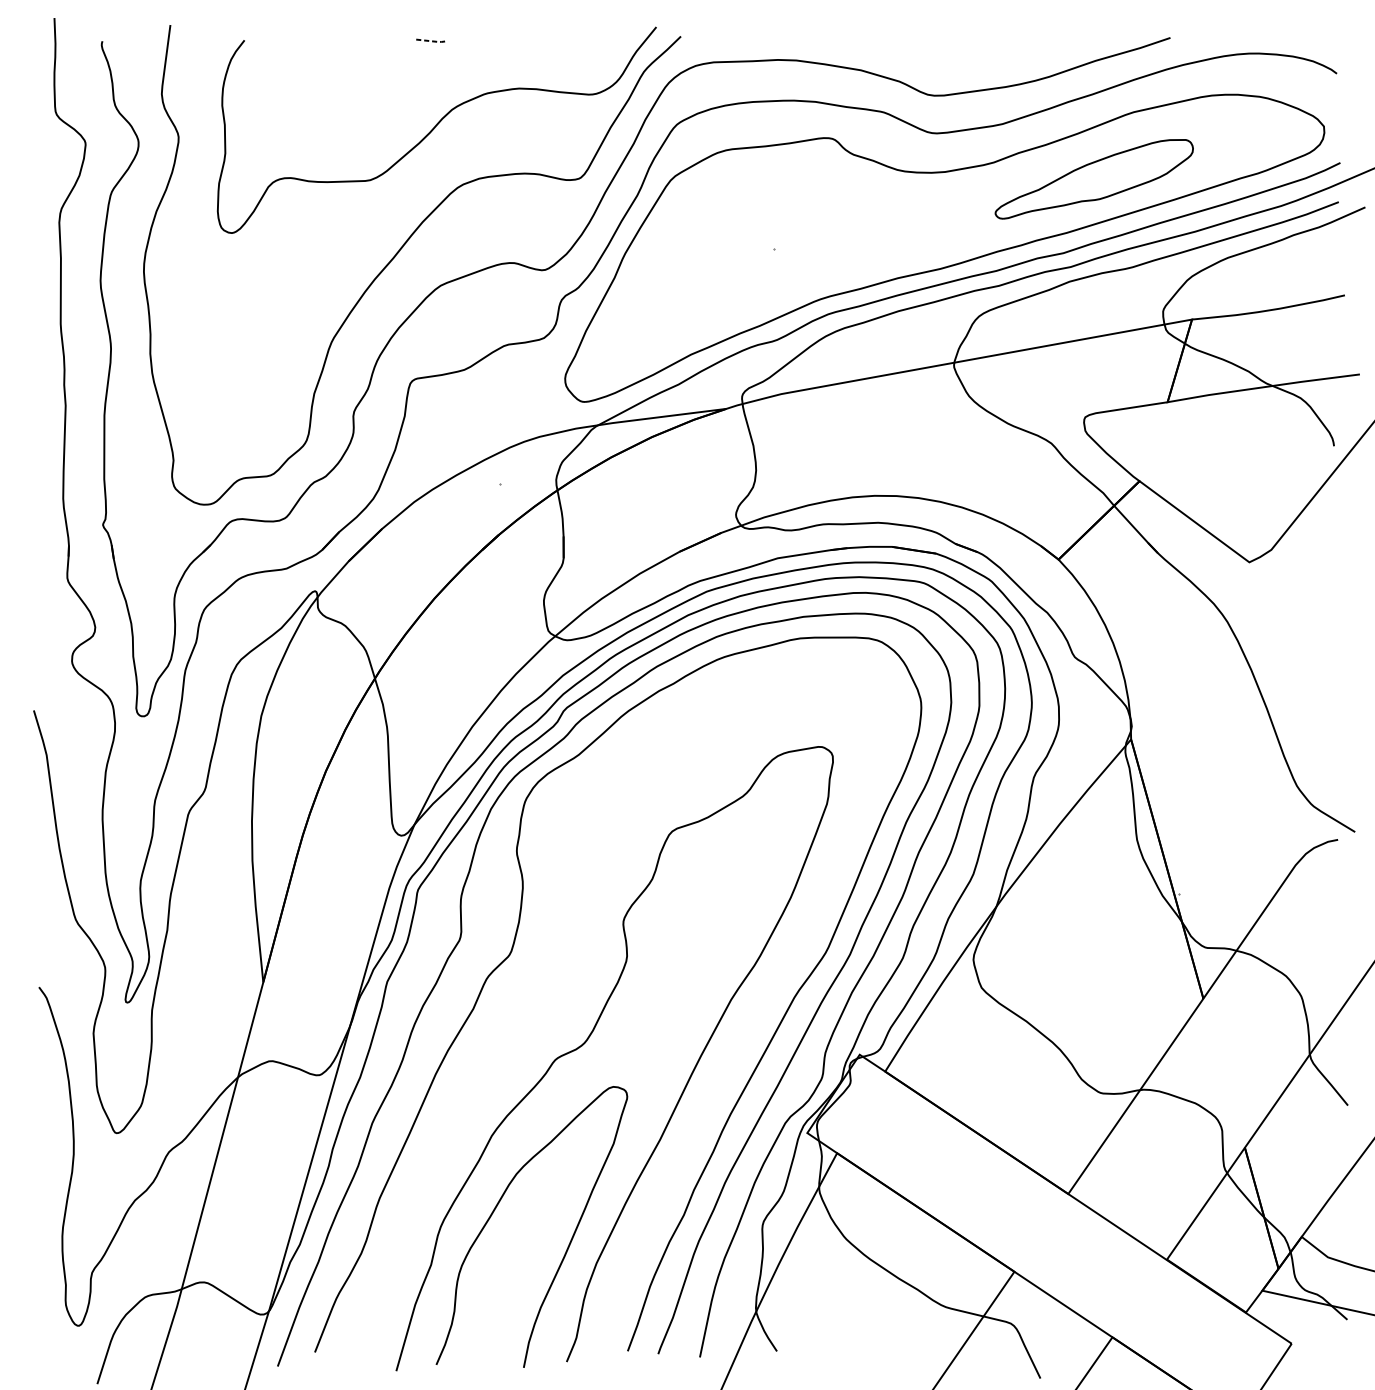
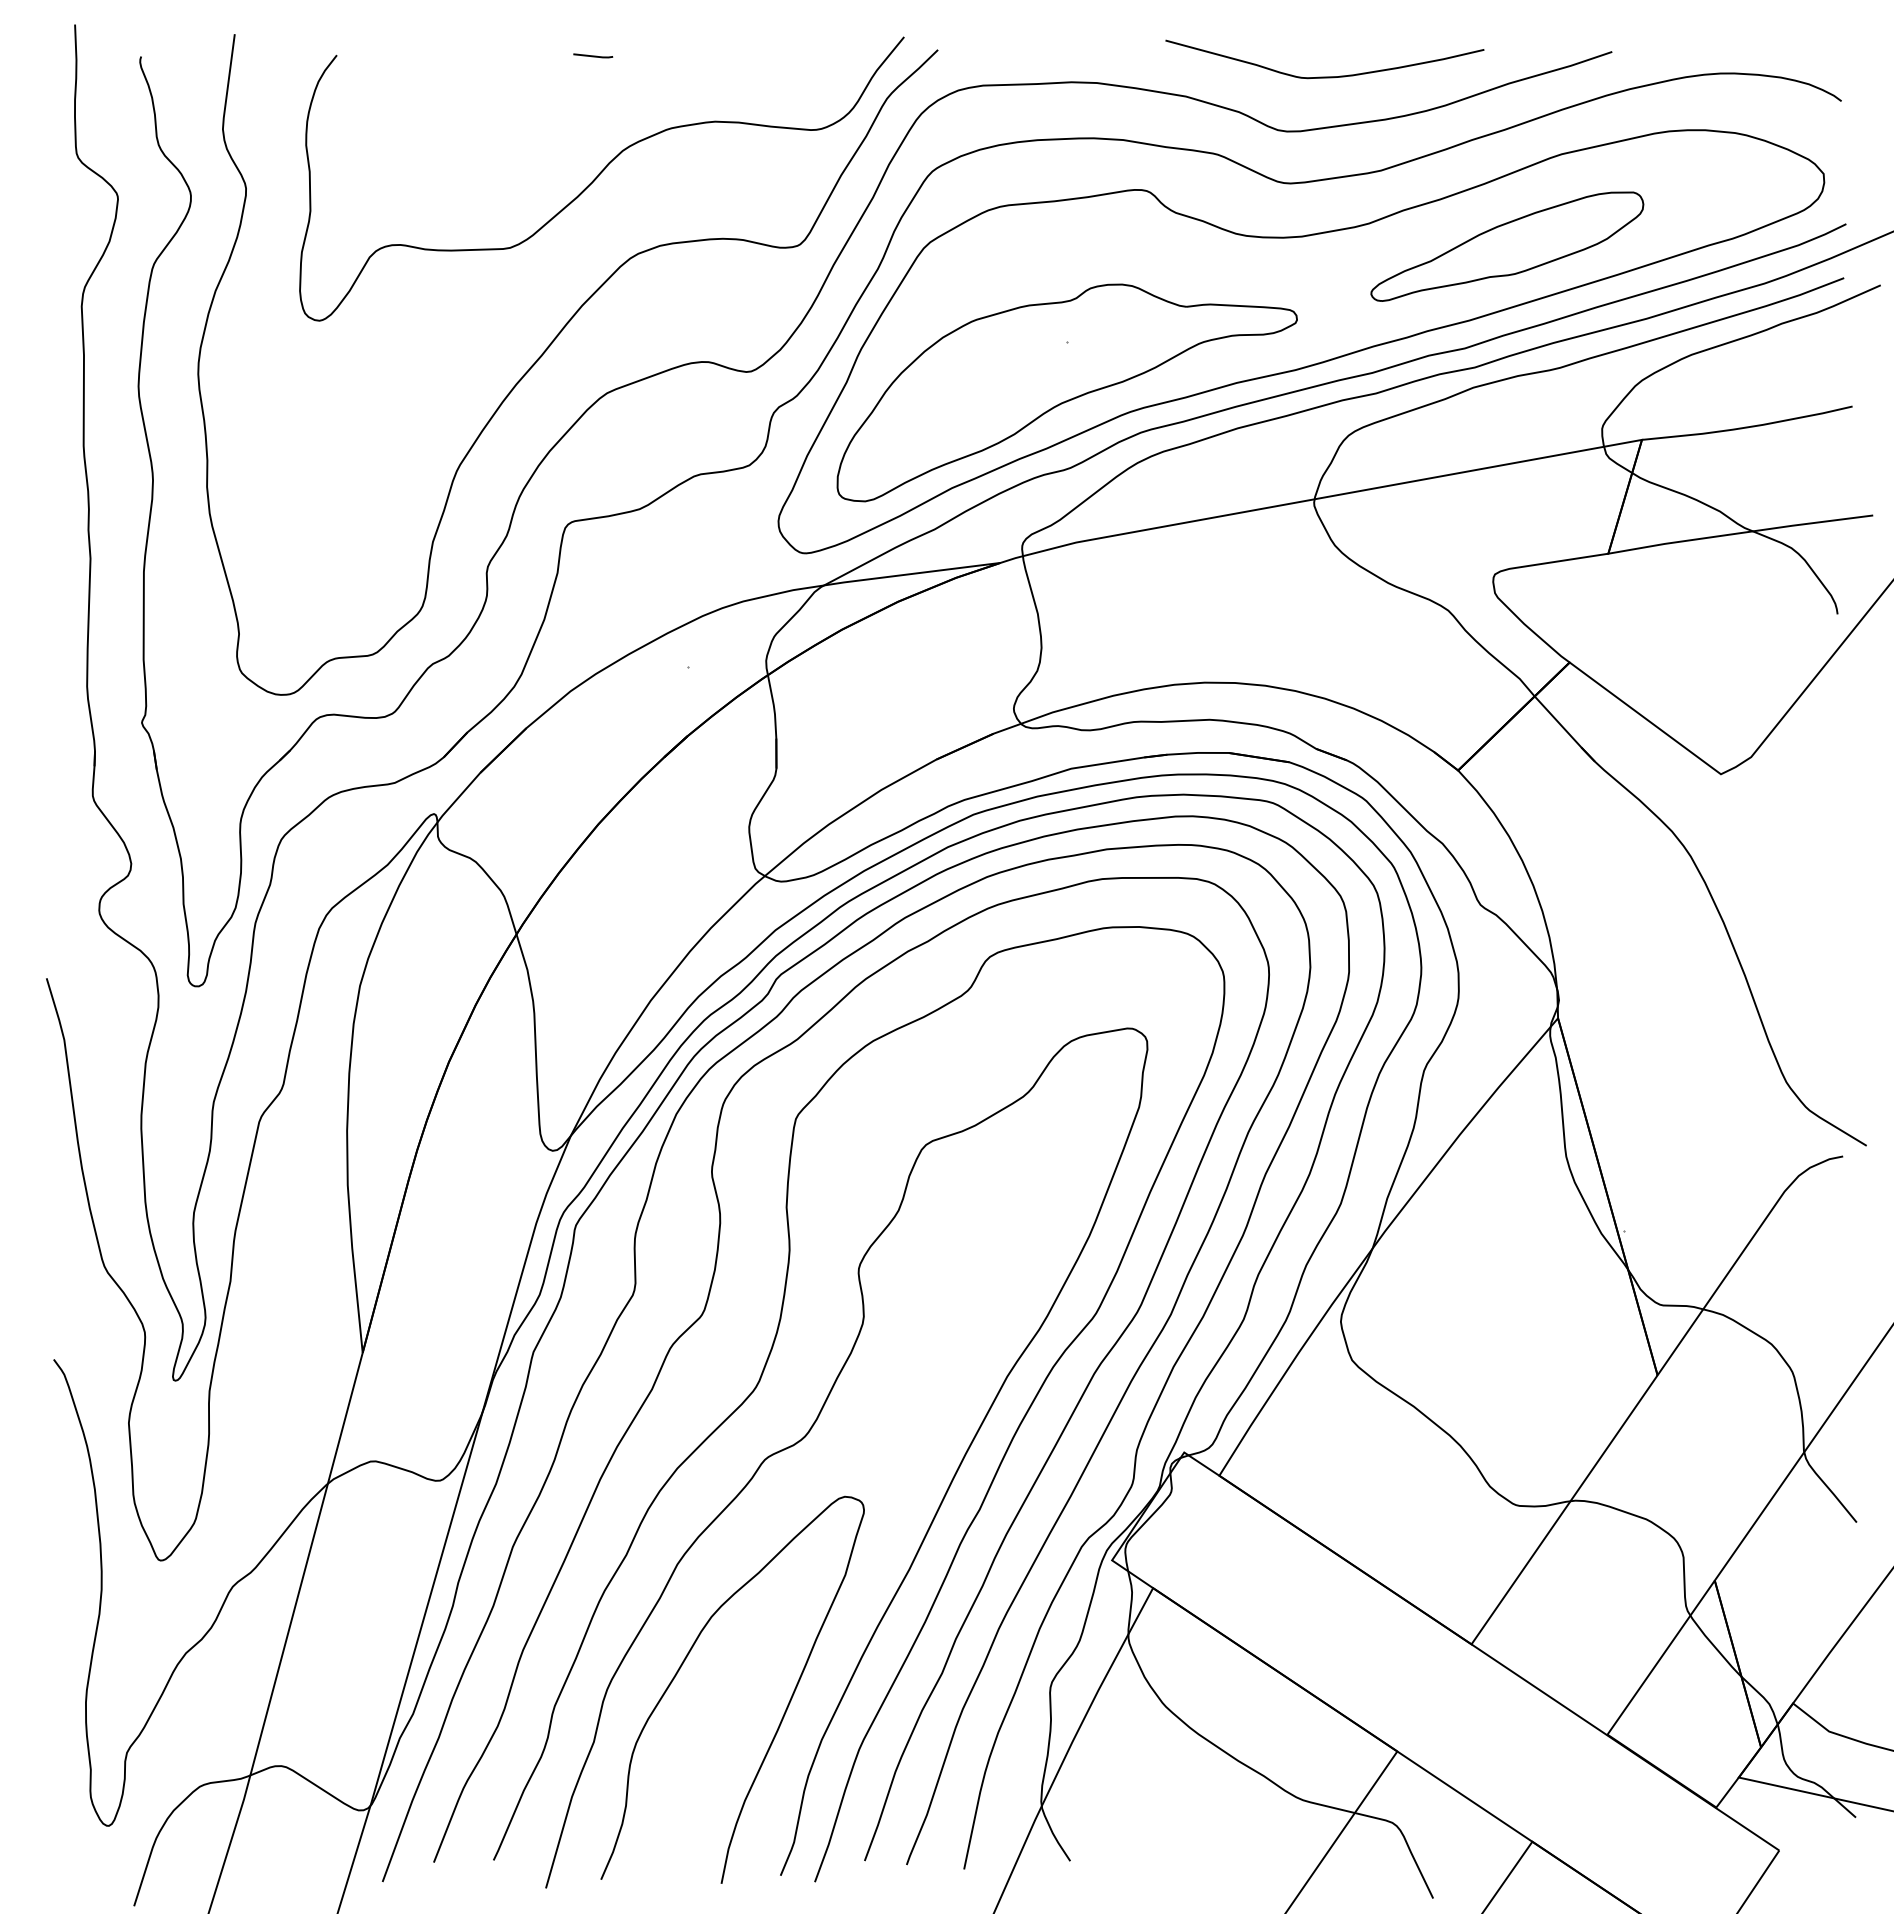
line: (431, 41) -> (594, 56), dashed -> solid
curve: (961, 55) -> (1324, 76), added
part: (774, 285) -> (1066, 392), added
curve: (555, 993) -> (765, 1368), added

